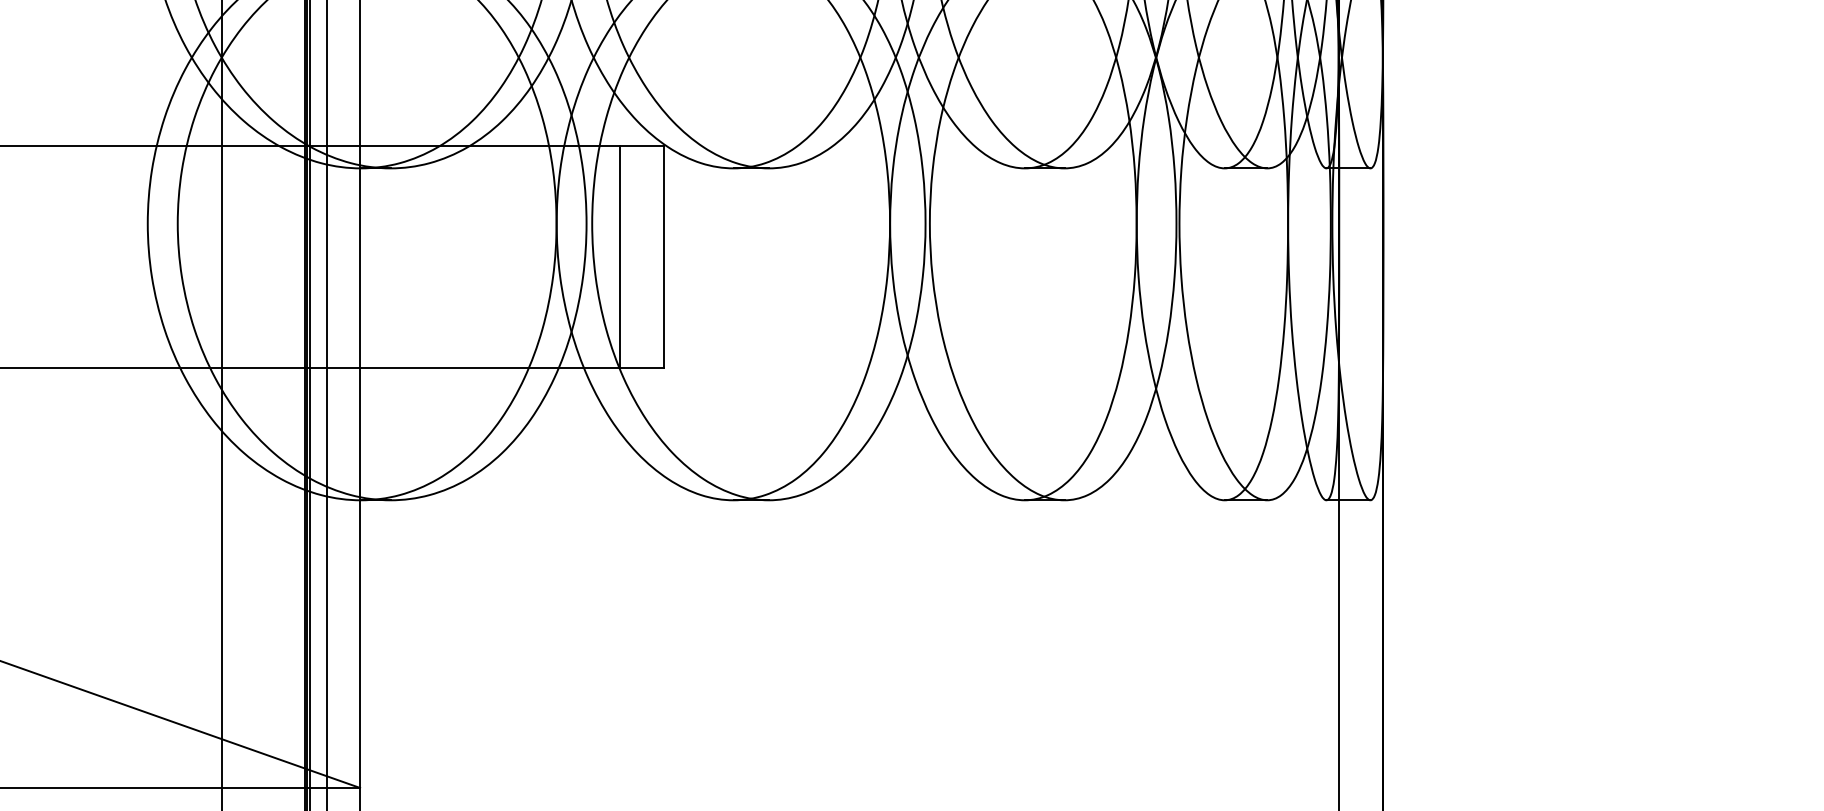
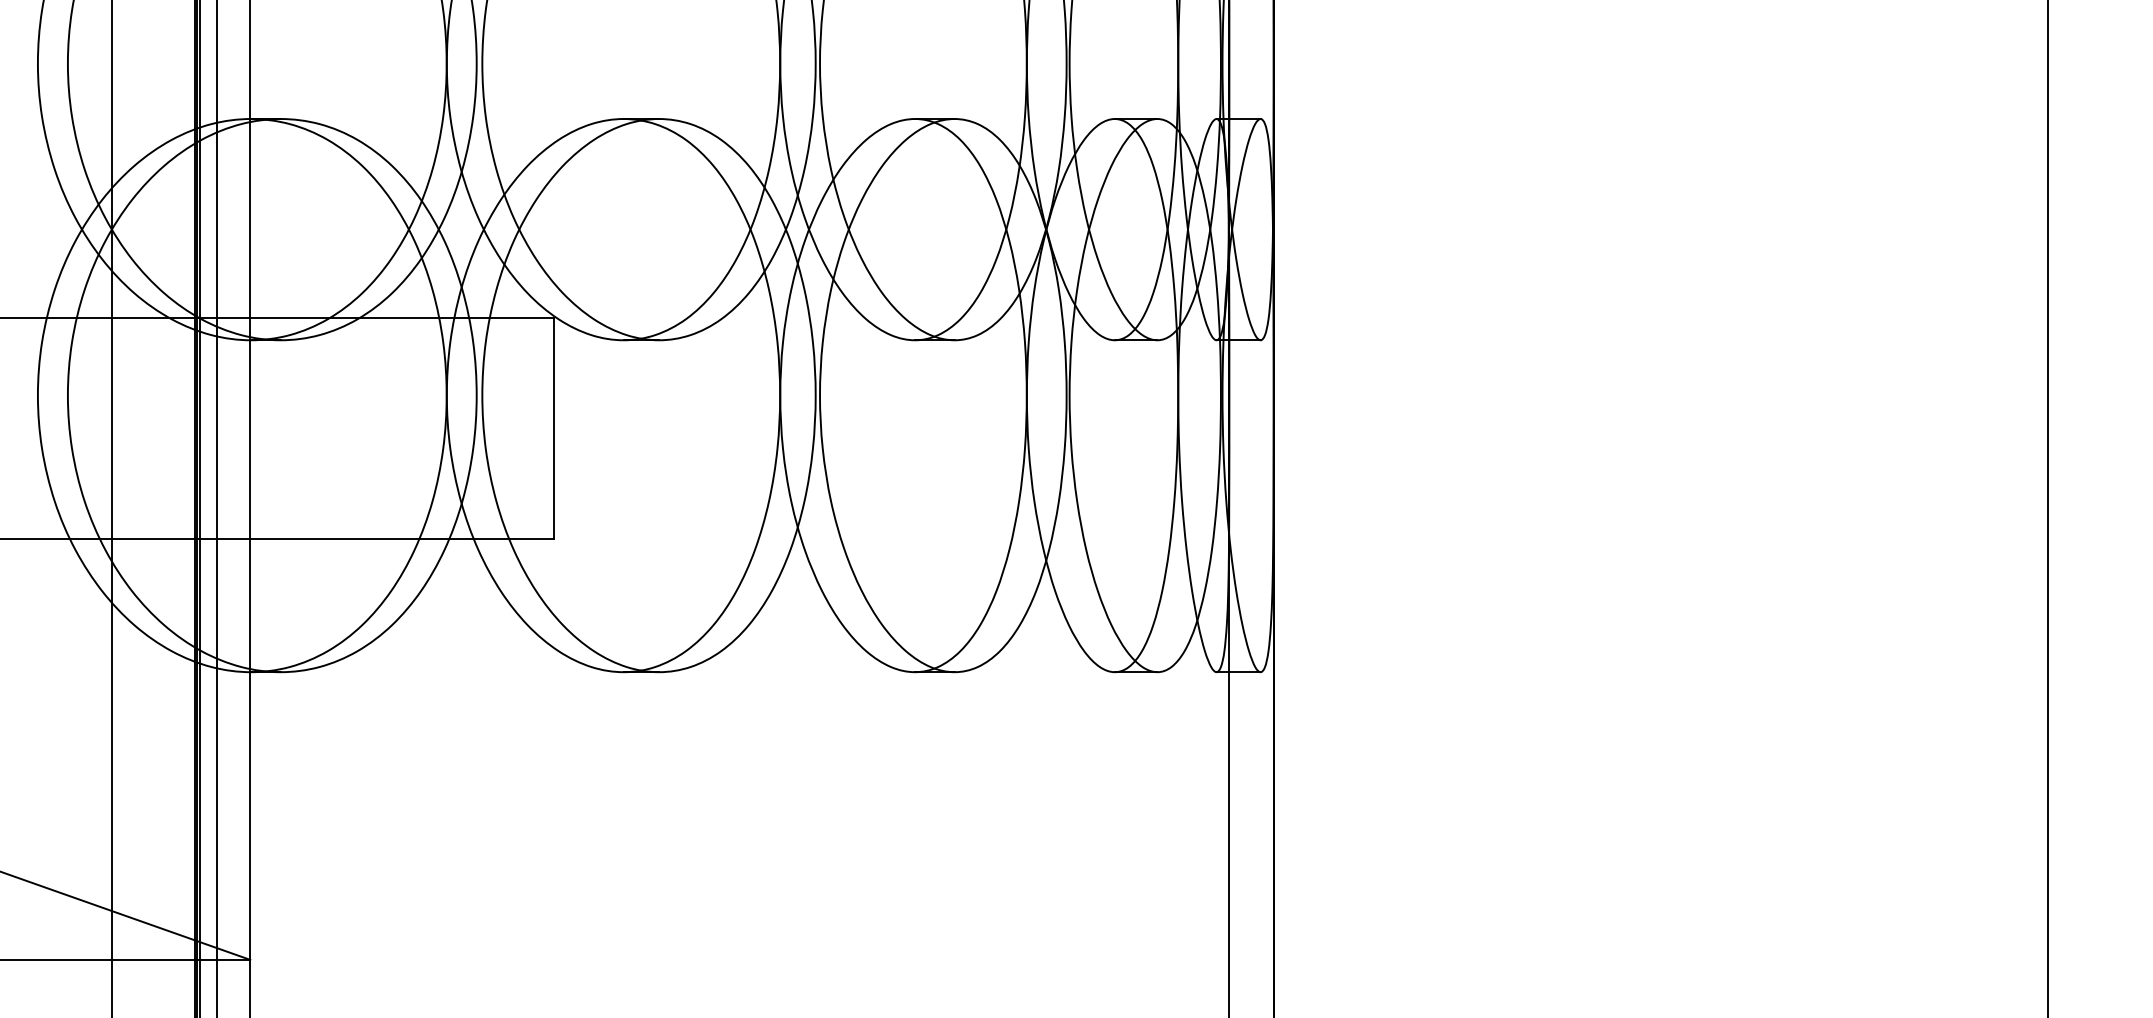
line: (620, 256) -> (510, 428), removed

